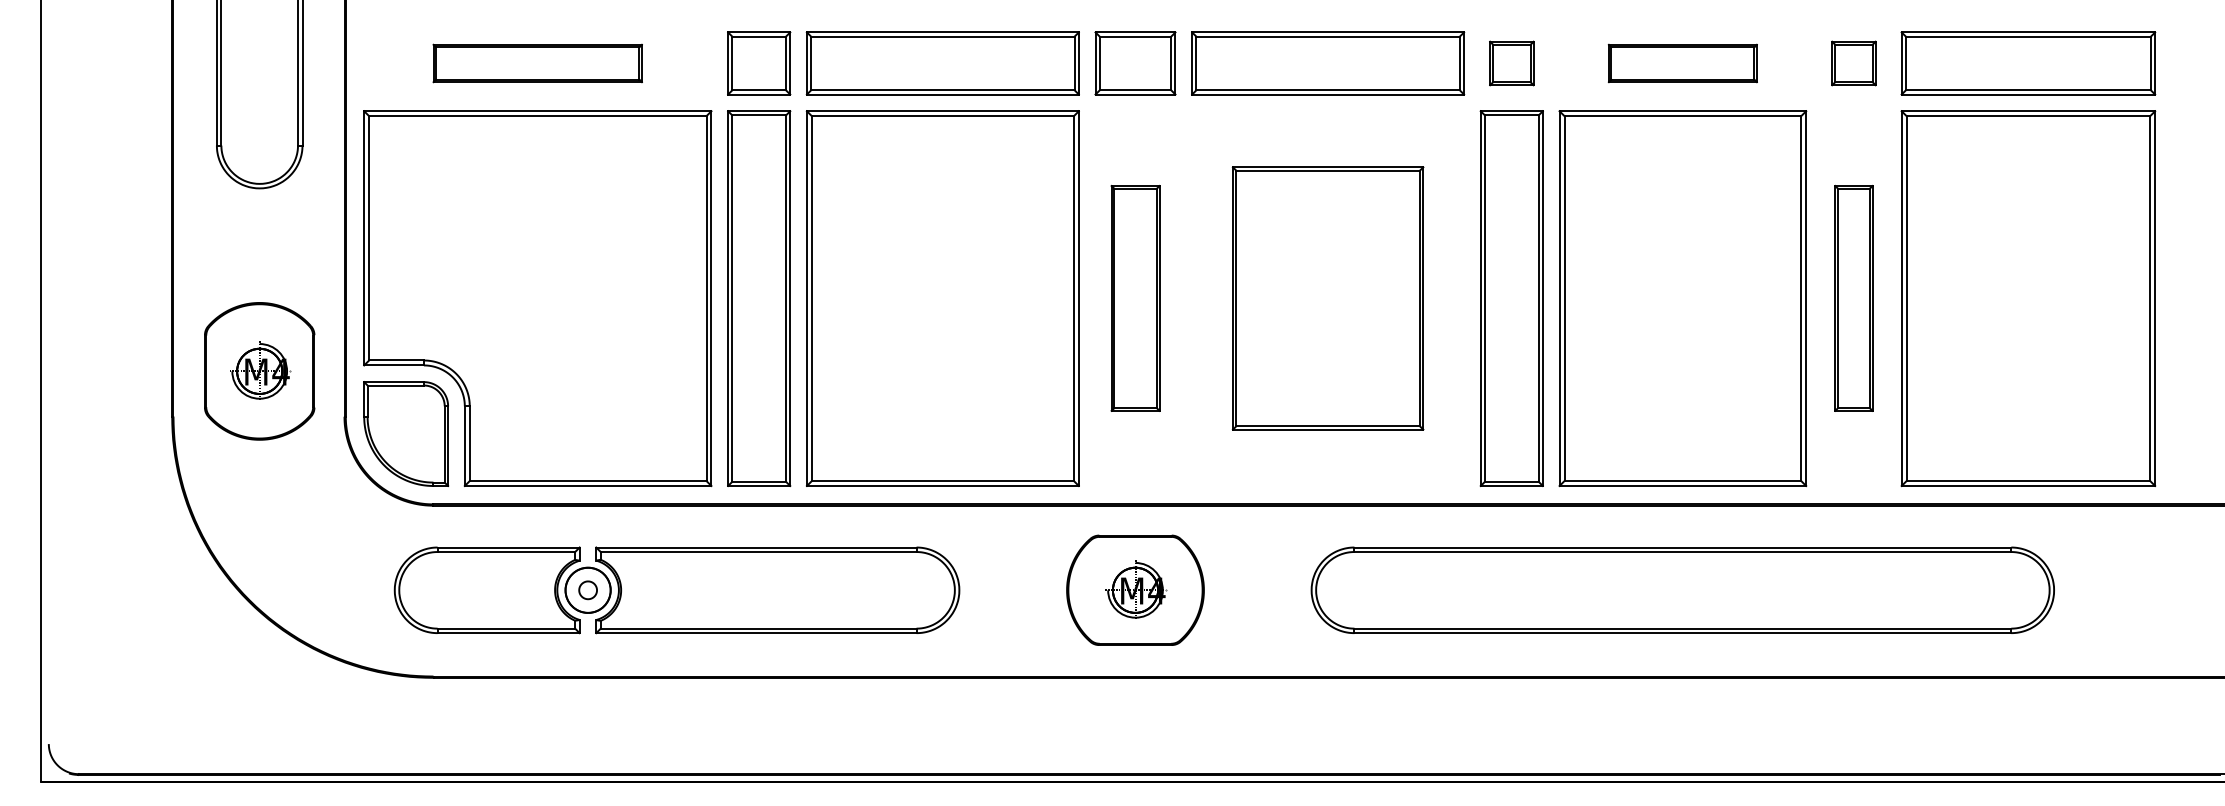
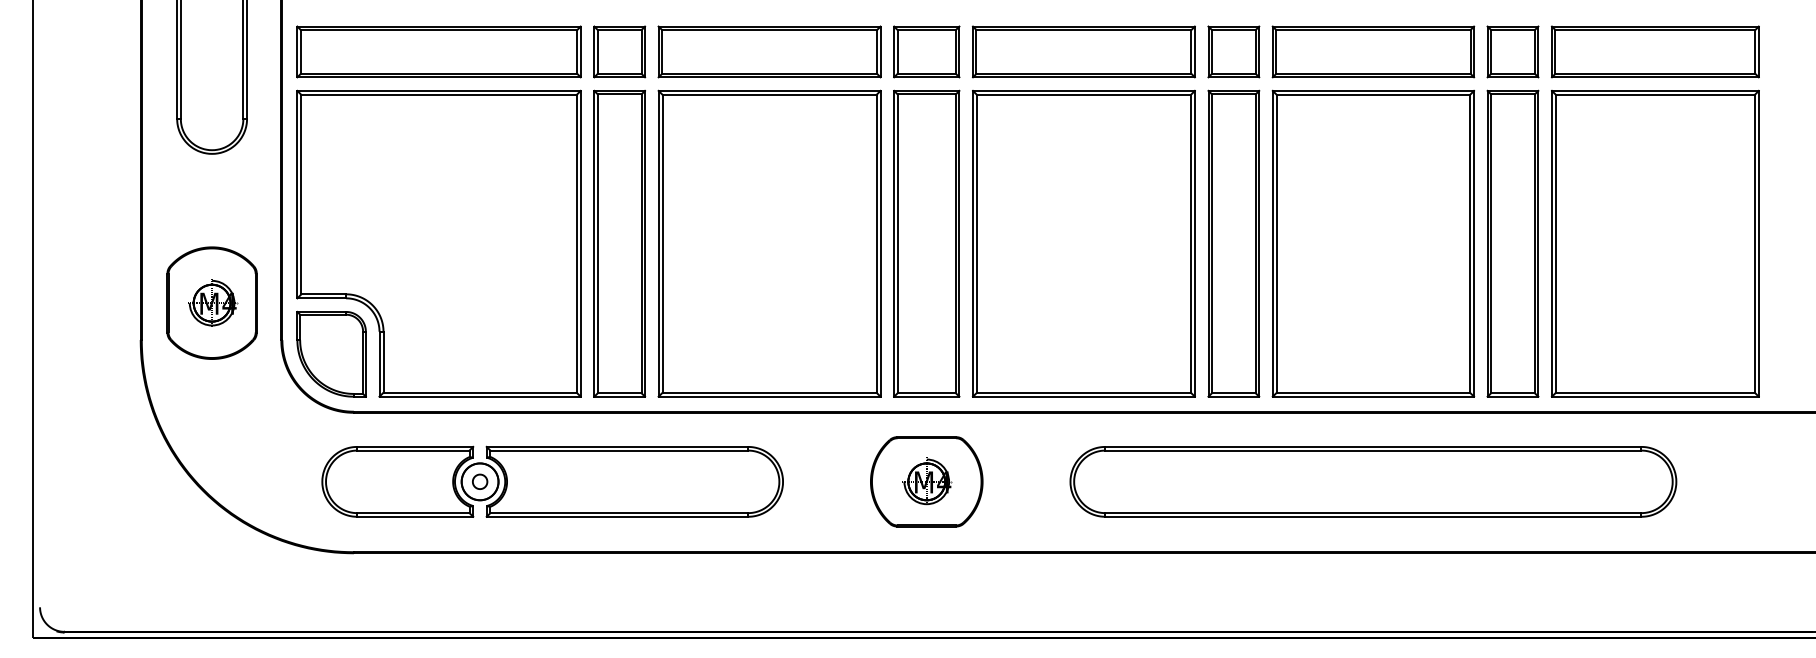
part: (537, 62) -> (438, 51), size x1.67
part: (1511, 62) -> (1233, 51), size x1.43
part: (1682, 62) -> (1373, 51), size x1.67
part: (1853, 62) -> (1512, 51), size x1.43
part: (1135, 298) -> (926, 243), size x1.67
part: (1327, 298) -> (1083, 243), size x1.43
part: (1853, 298) -> (1512, 243), size x1.67

